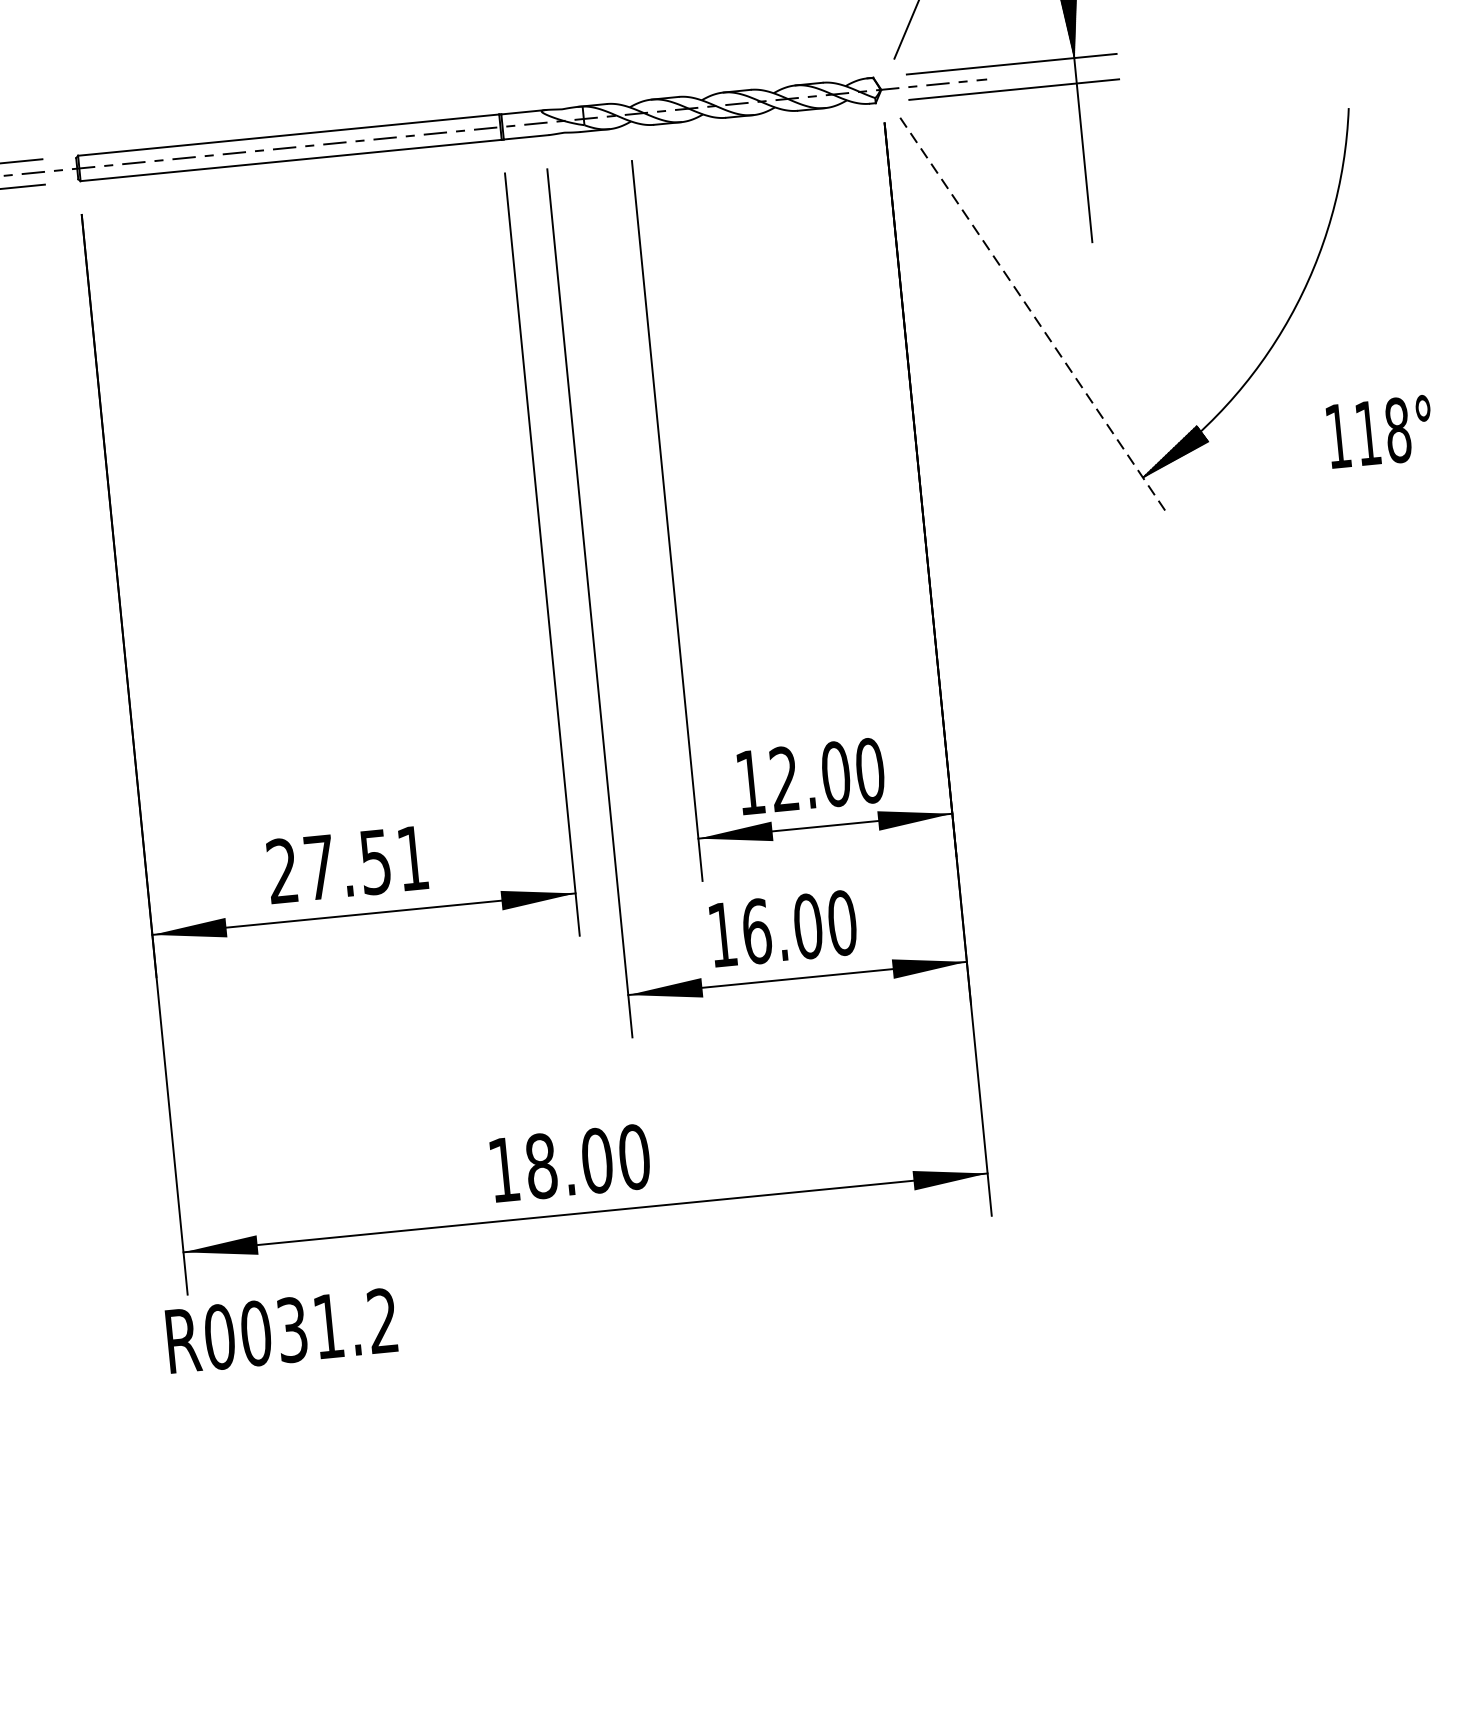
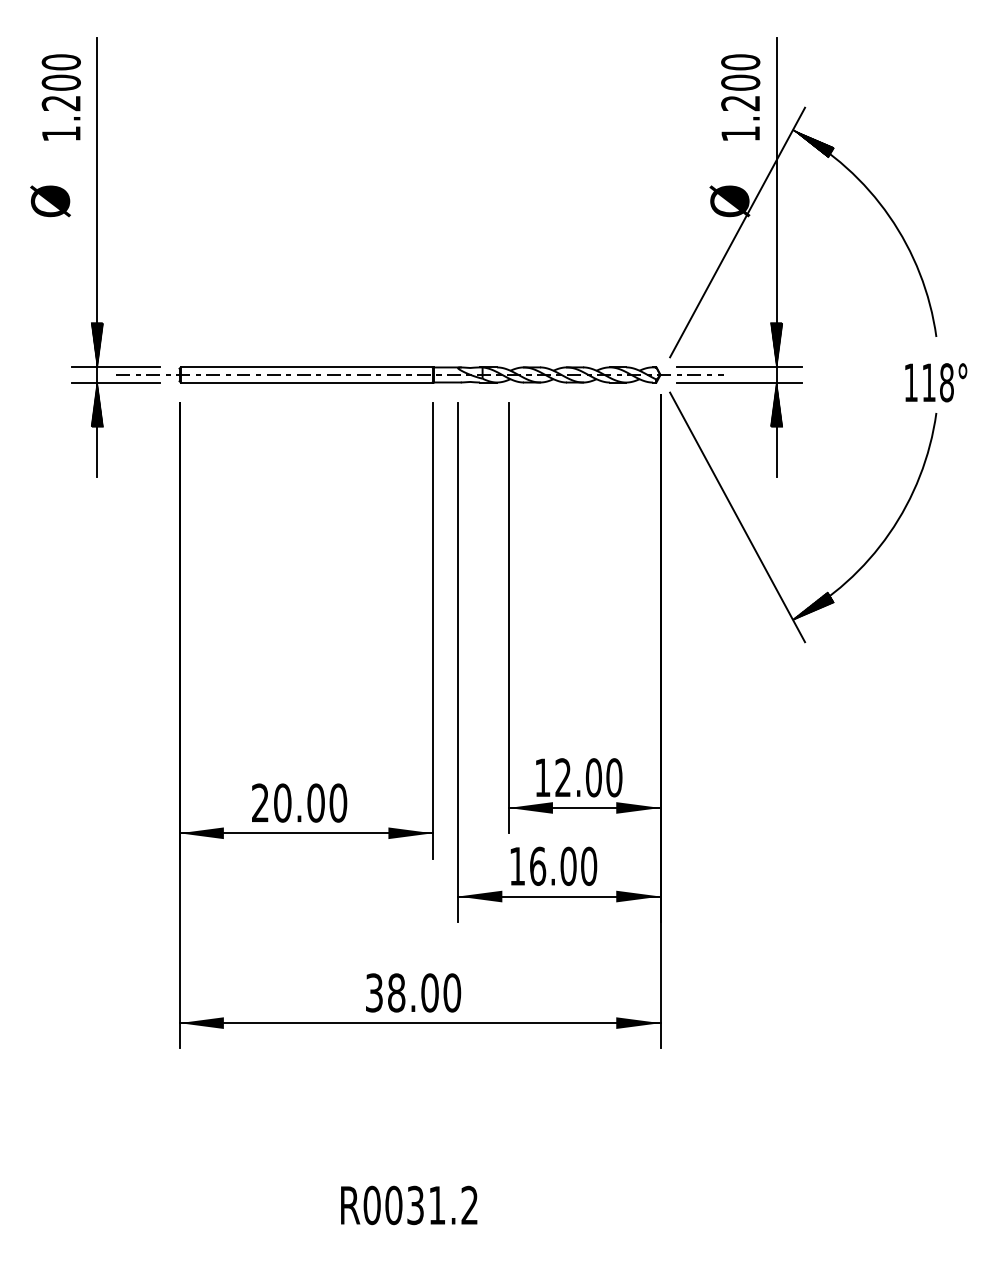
hatch: (1080, 120) -> (776, 404), added
line: (1033, 315) -> (737, 517), dashed -> solid
text: (1380, 431) -> (936, 382), moved
text: (366, 861) -> (310, 802), 27.51 -> 20.00
text: (504, 1169) -> (374, 992), 18.00 -> 38.00
text: (282, 1331) -> (409, 1205), moved

